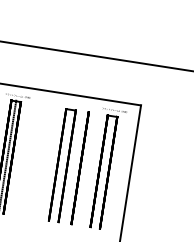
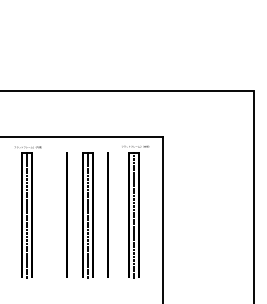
line: (43, 161) -> (66, 214), added
line: (62, 164) -> (88, 214), added
line: (104, 171) -> (134, 214), added

